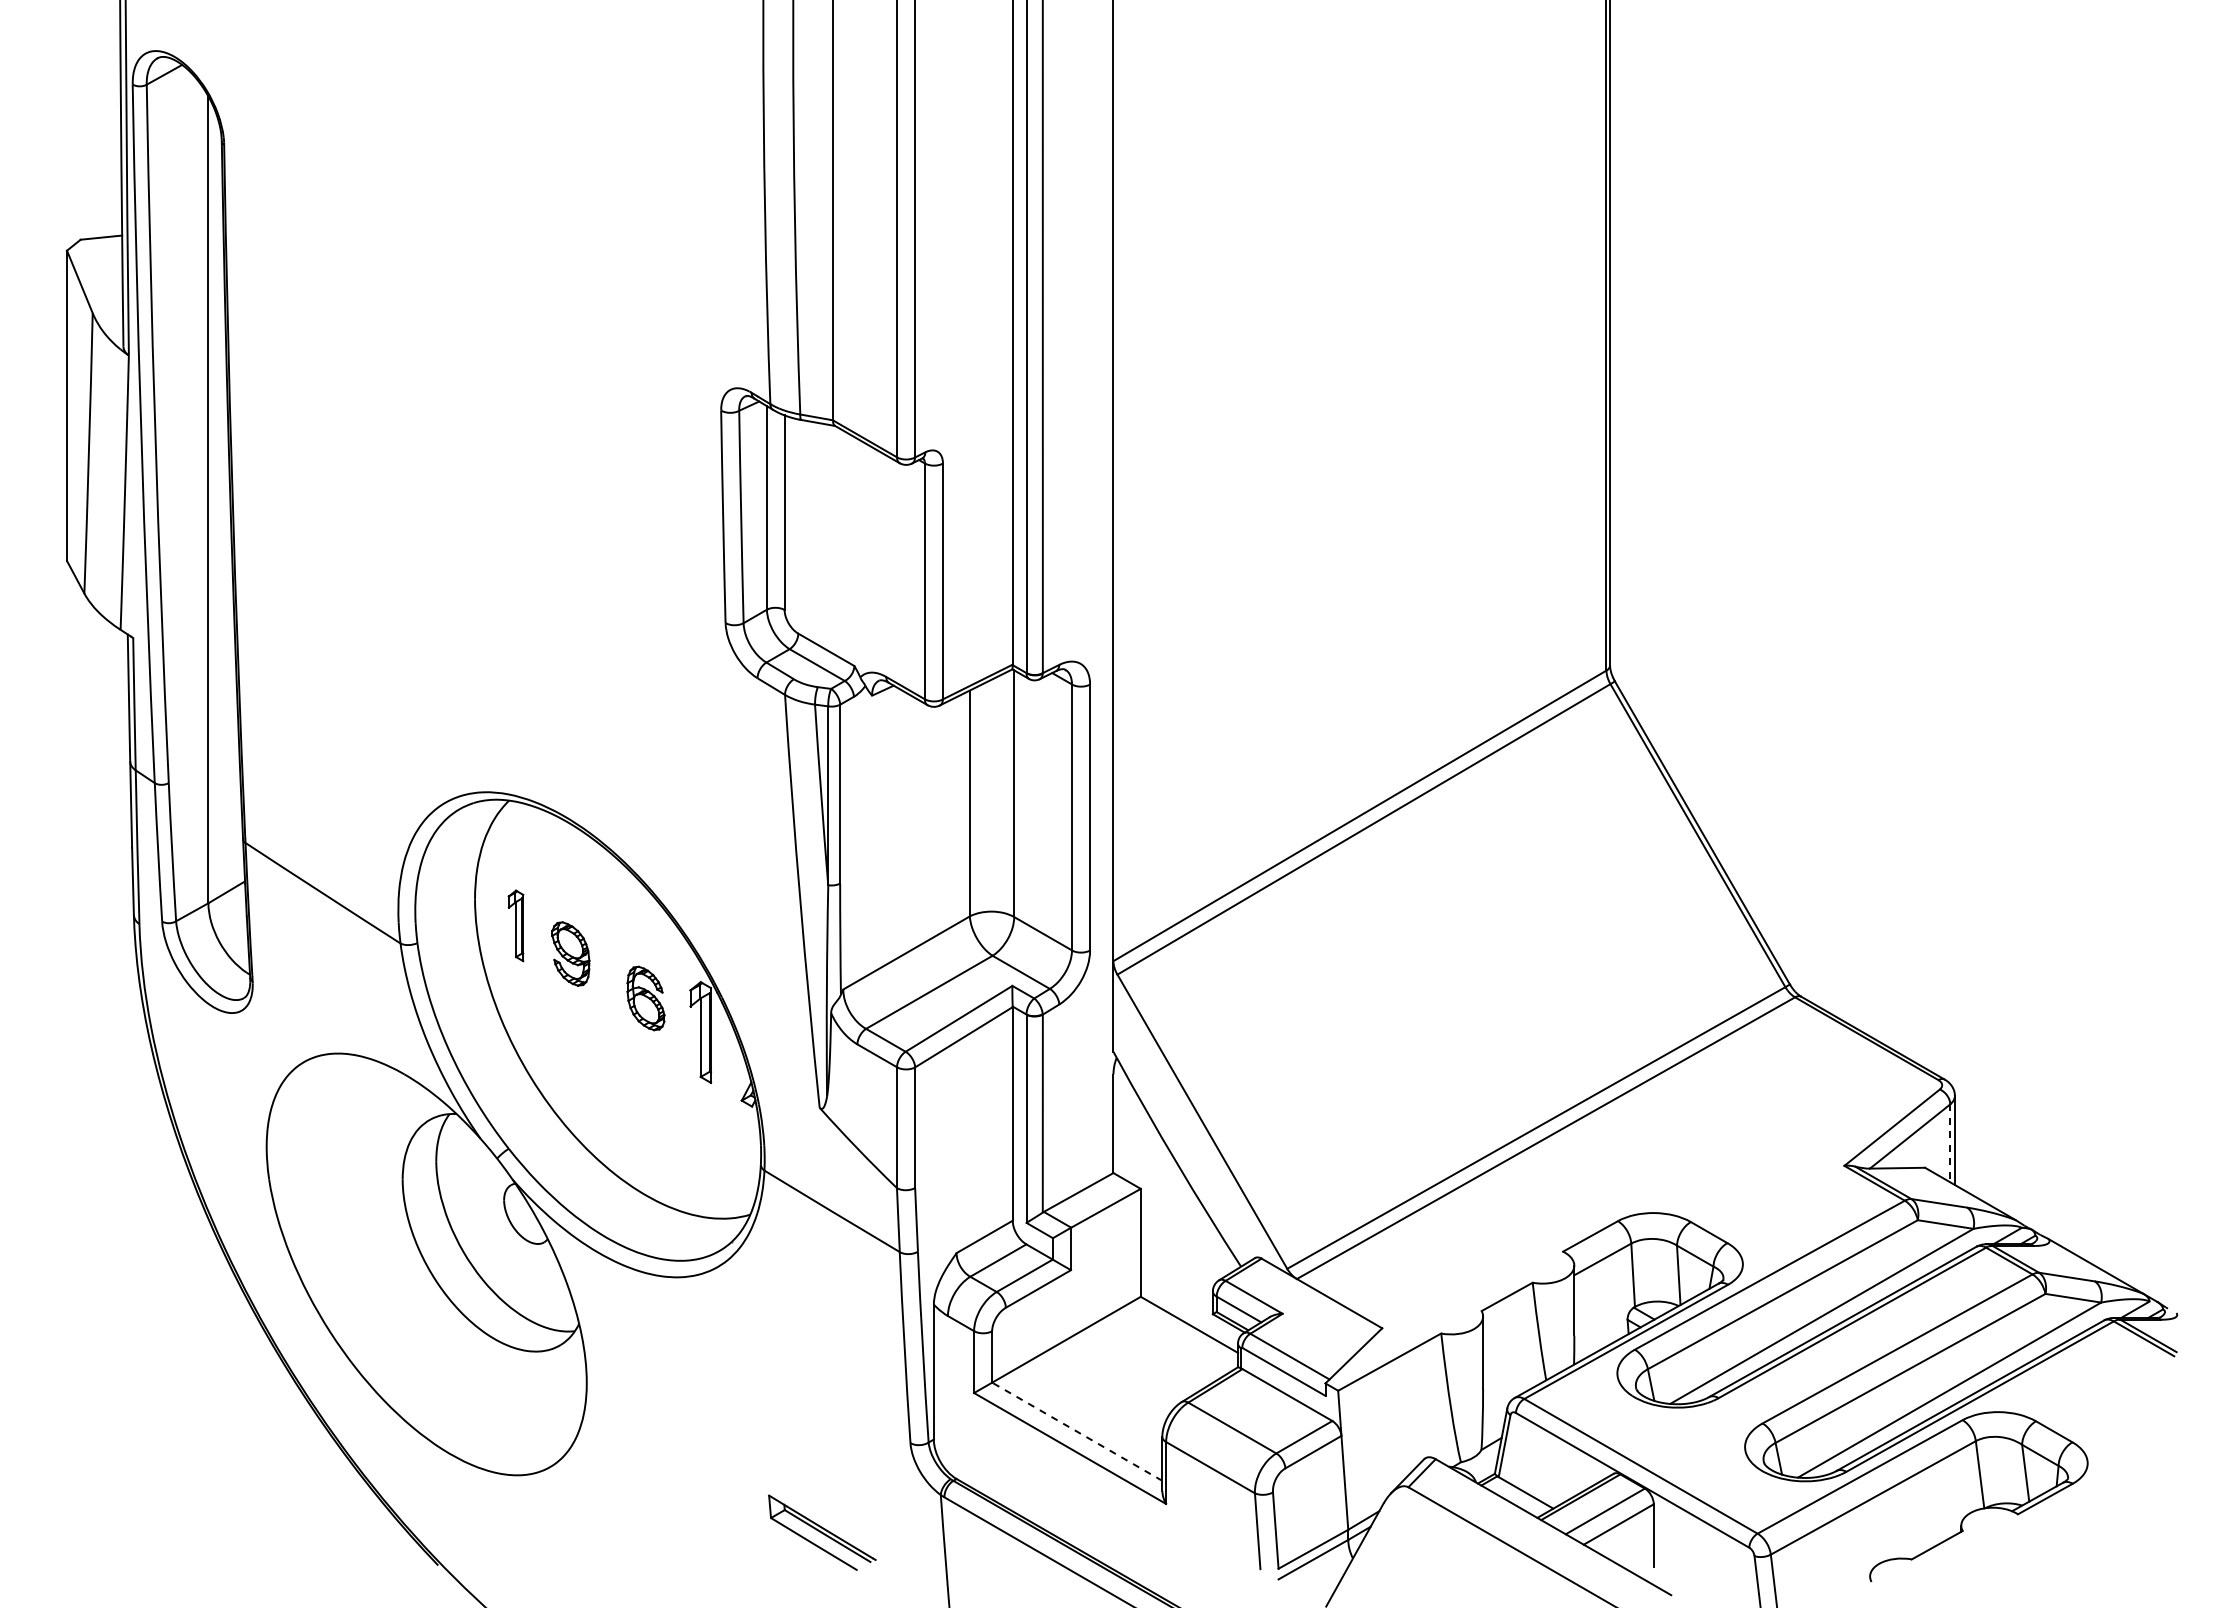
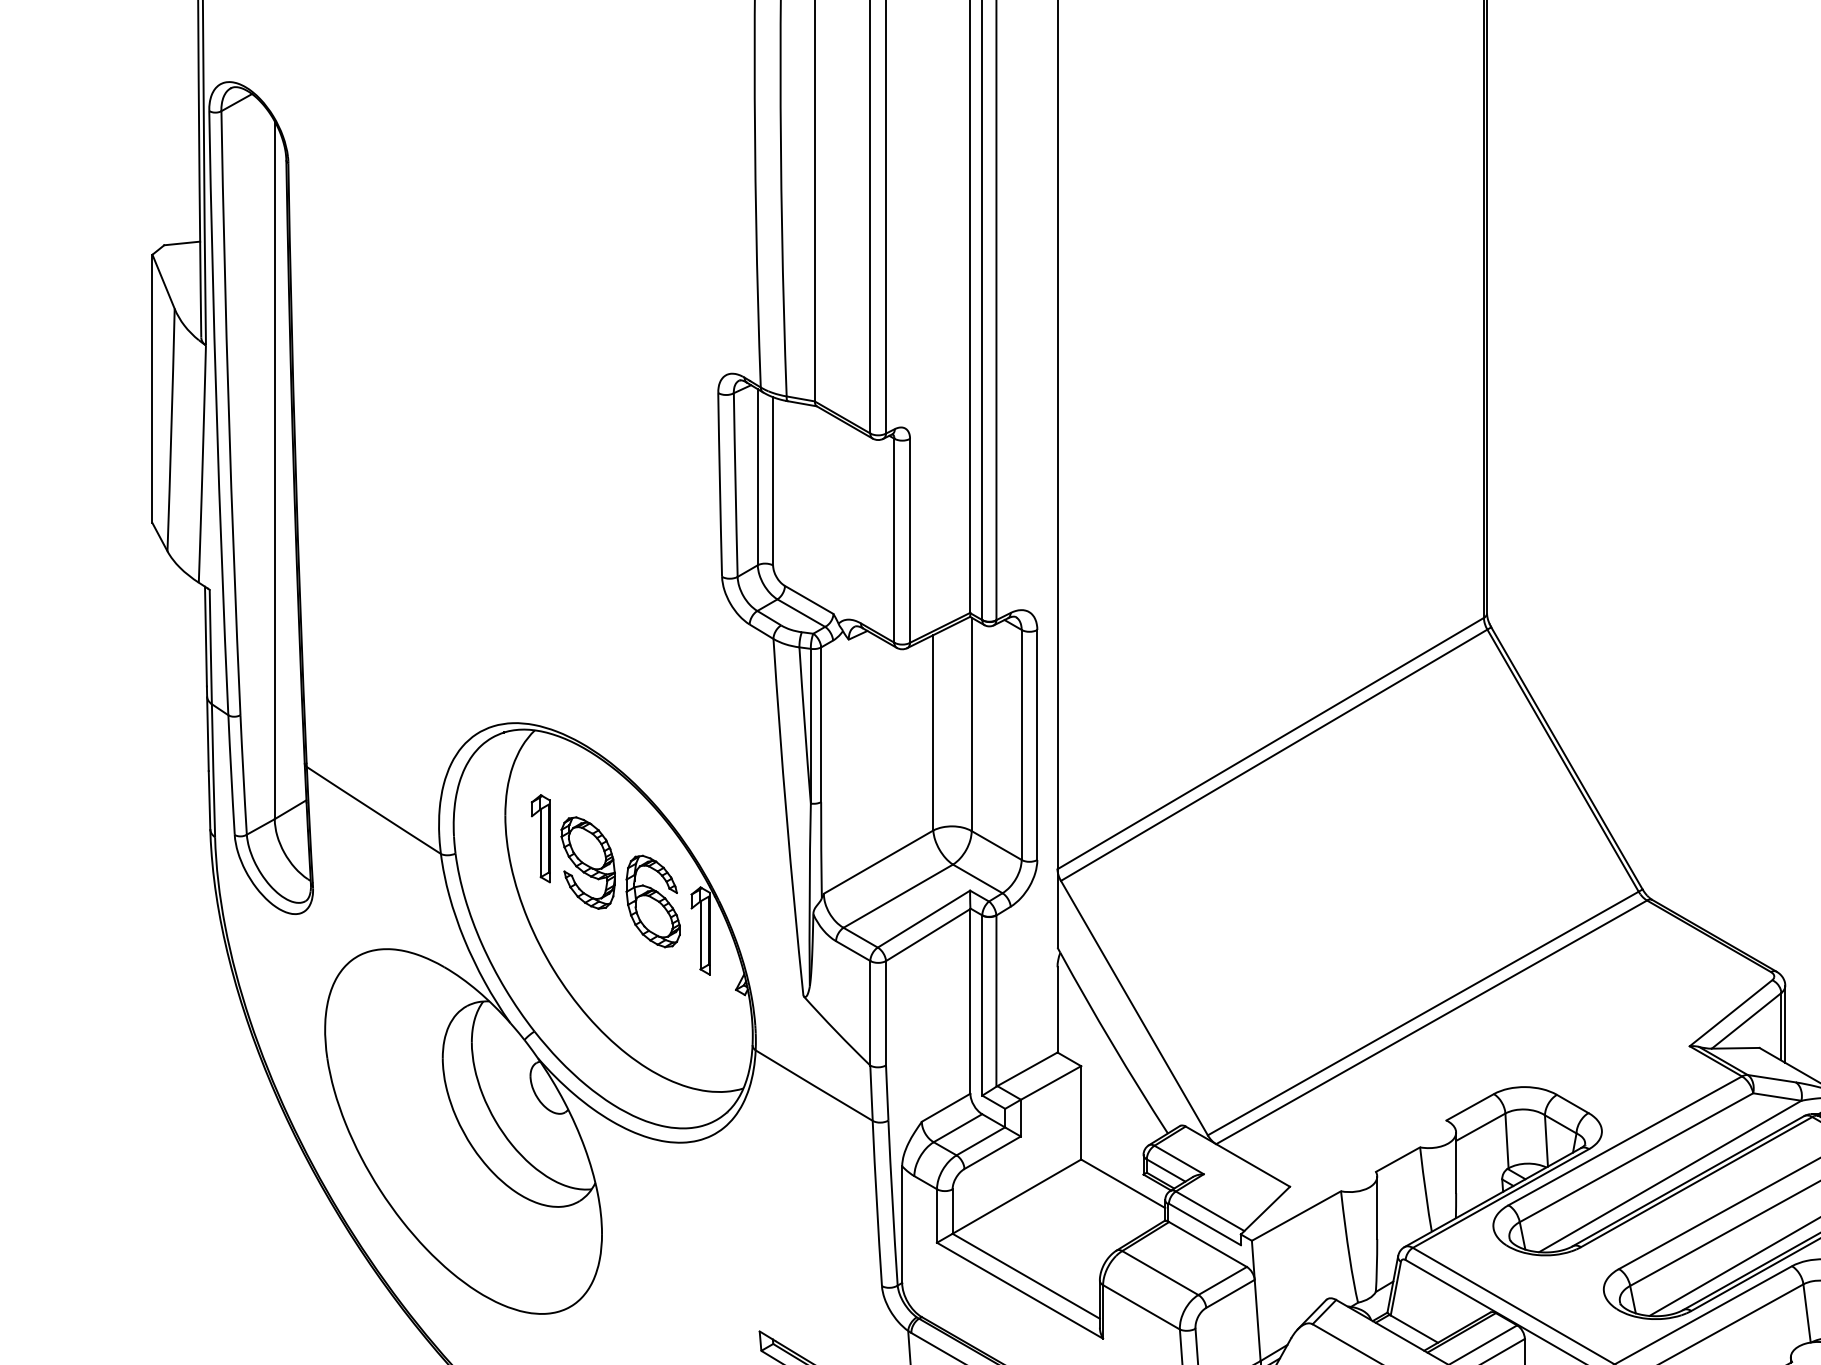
part: (515, 925) -> (540, 838), size x1.43
part: (570, 953) -> (587, 862), size x1.67
part: (645, 998) -> (652, 901), size x1.67
line: (1950, 1143) -> (1781, 1026), dashed -> solid
line: (1076, 1431) -> (1025, 1276), dashed -> solid

